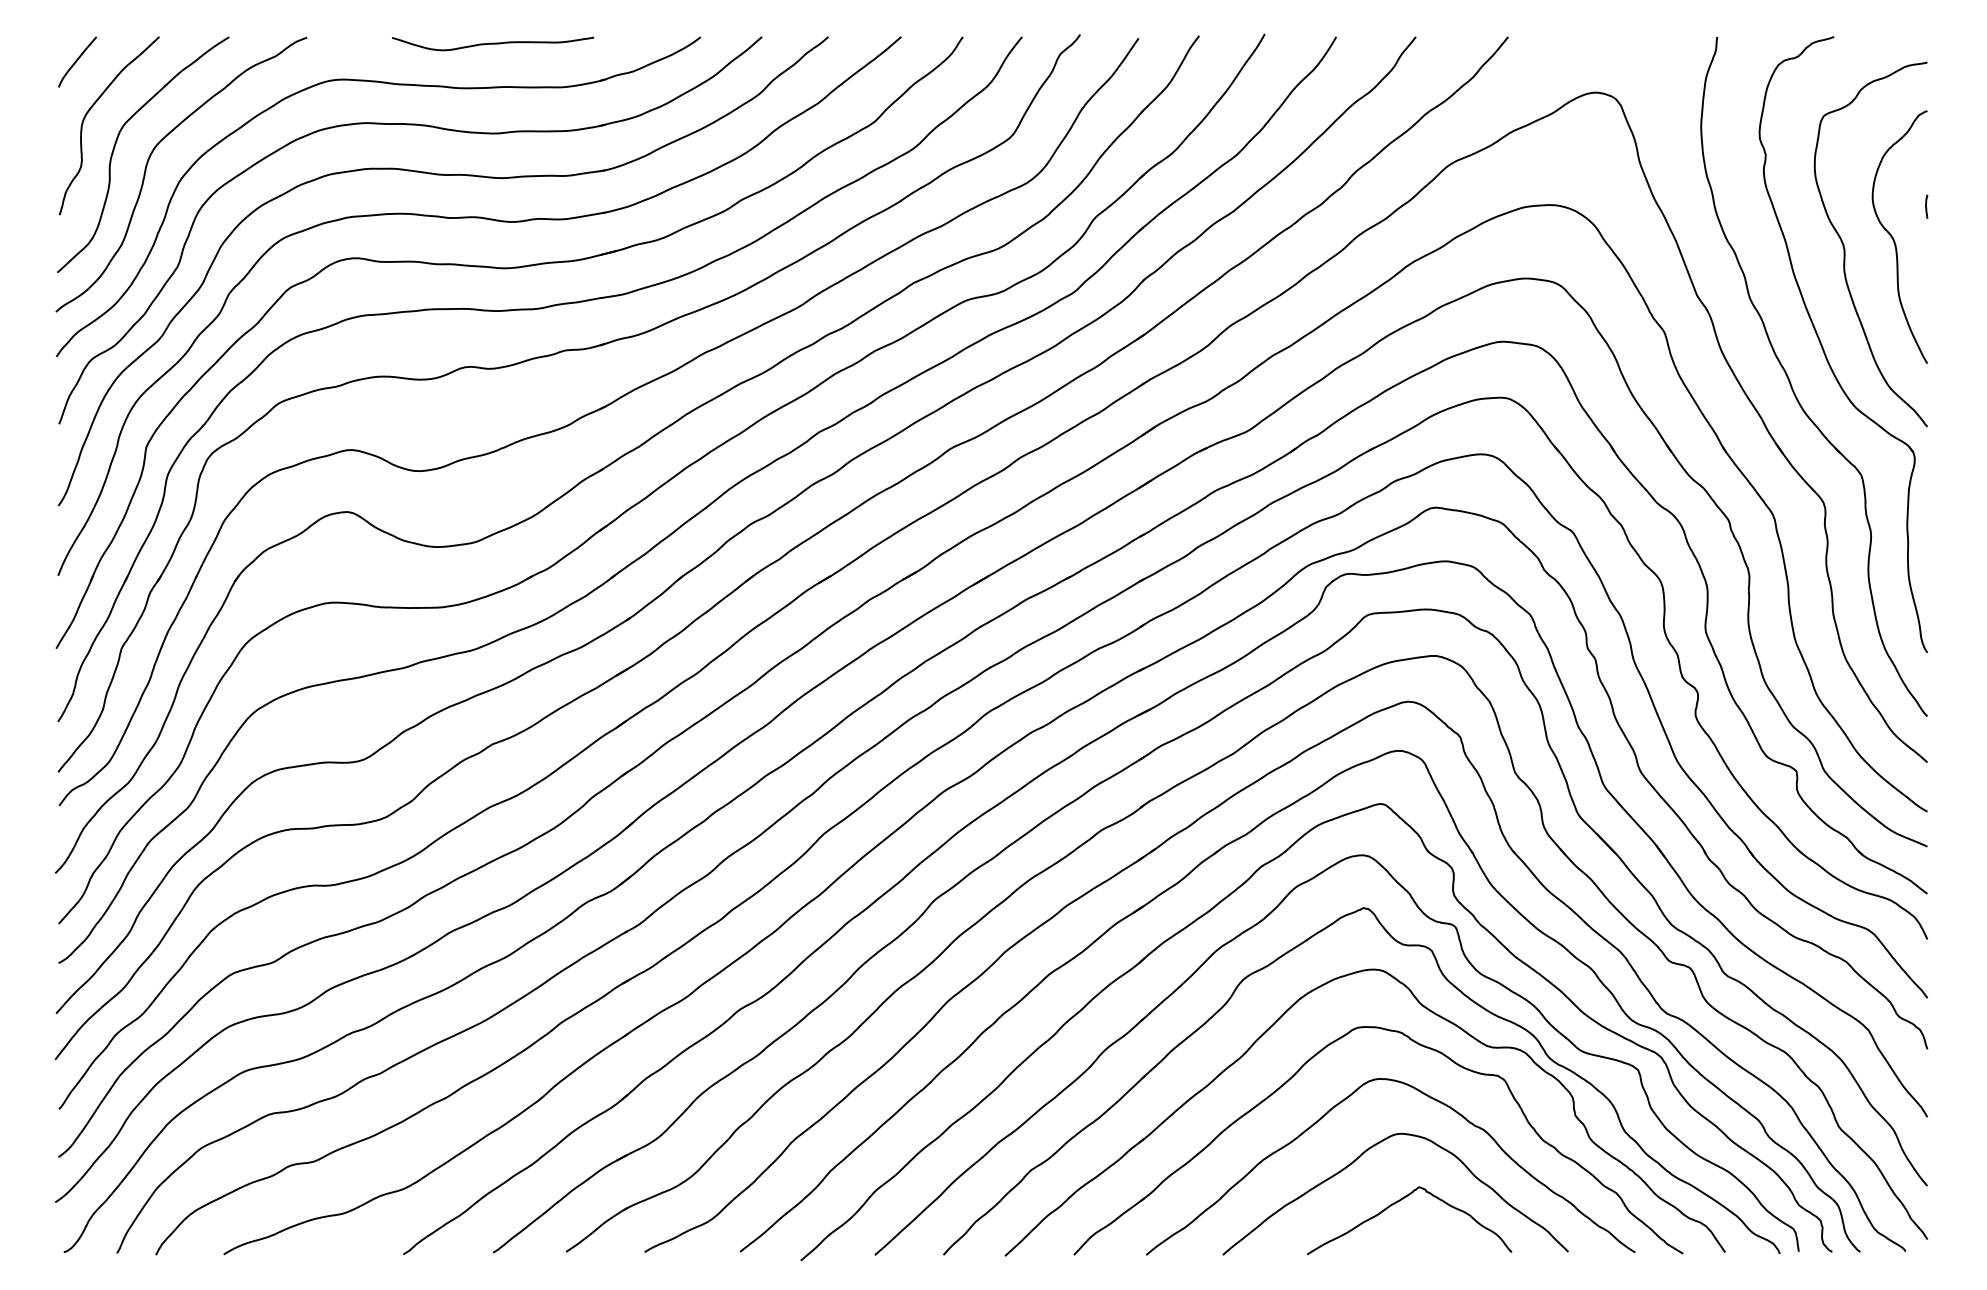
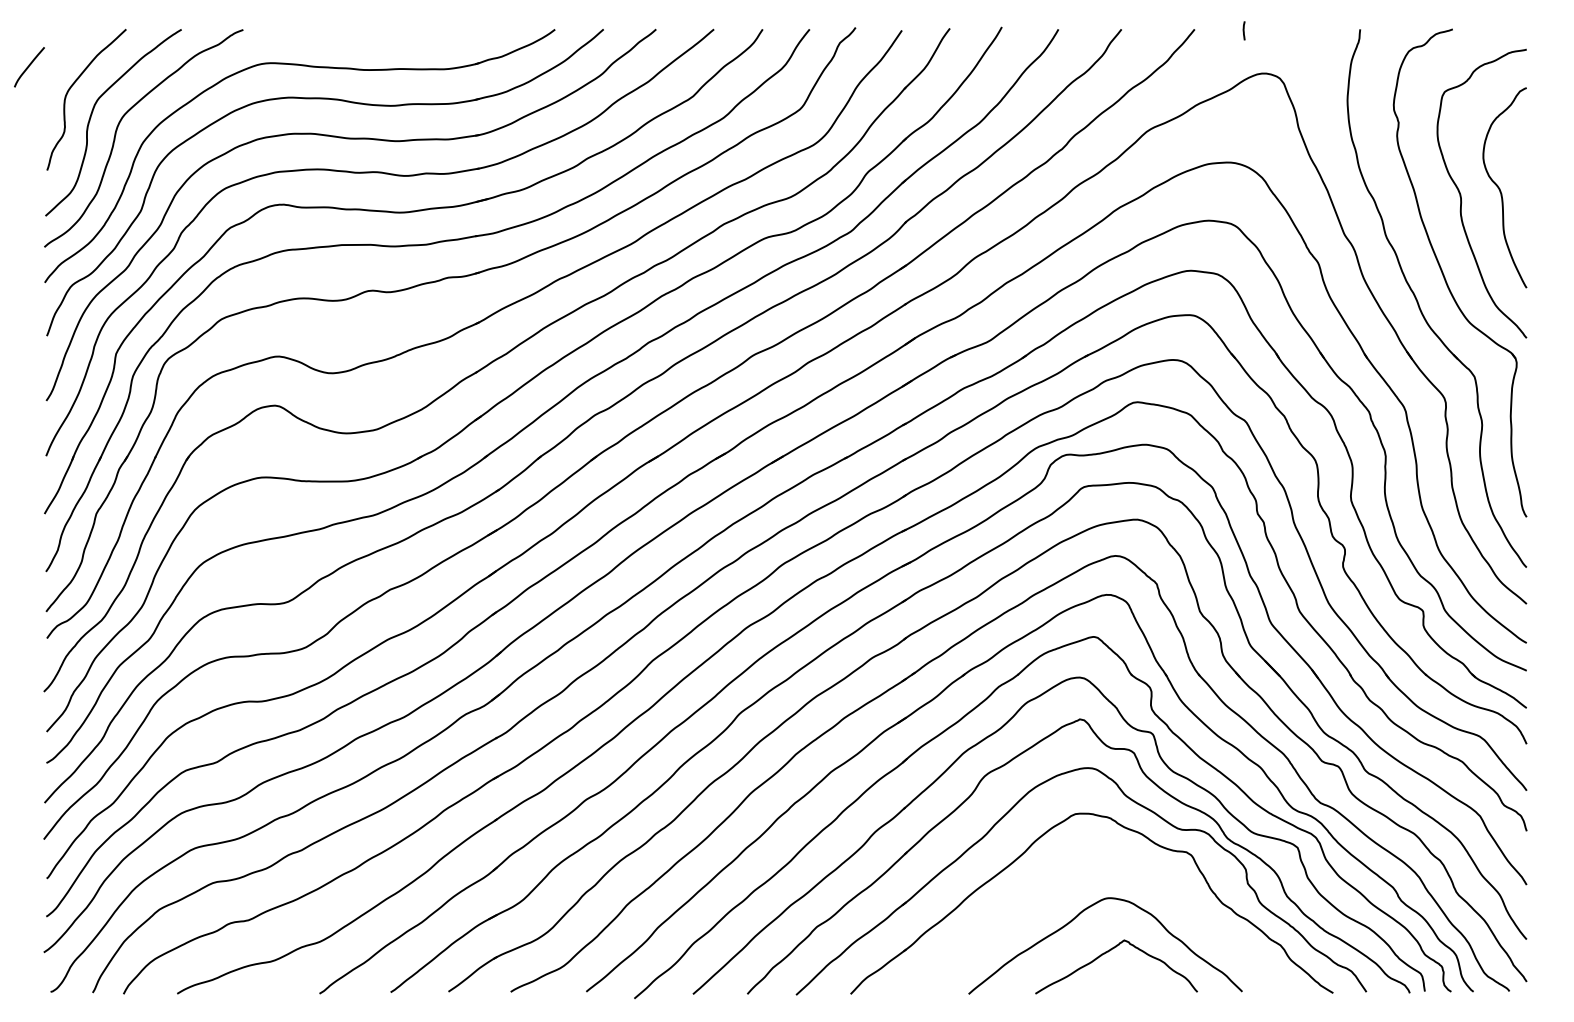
curve: (492, 43) -> (390, 34), removed
curve: (77, 61) -> (29, 66), moved
line: (1925, 206) -> (1243, 30), moved
curve: (1425, 1096) -> (1129, 868), removed

